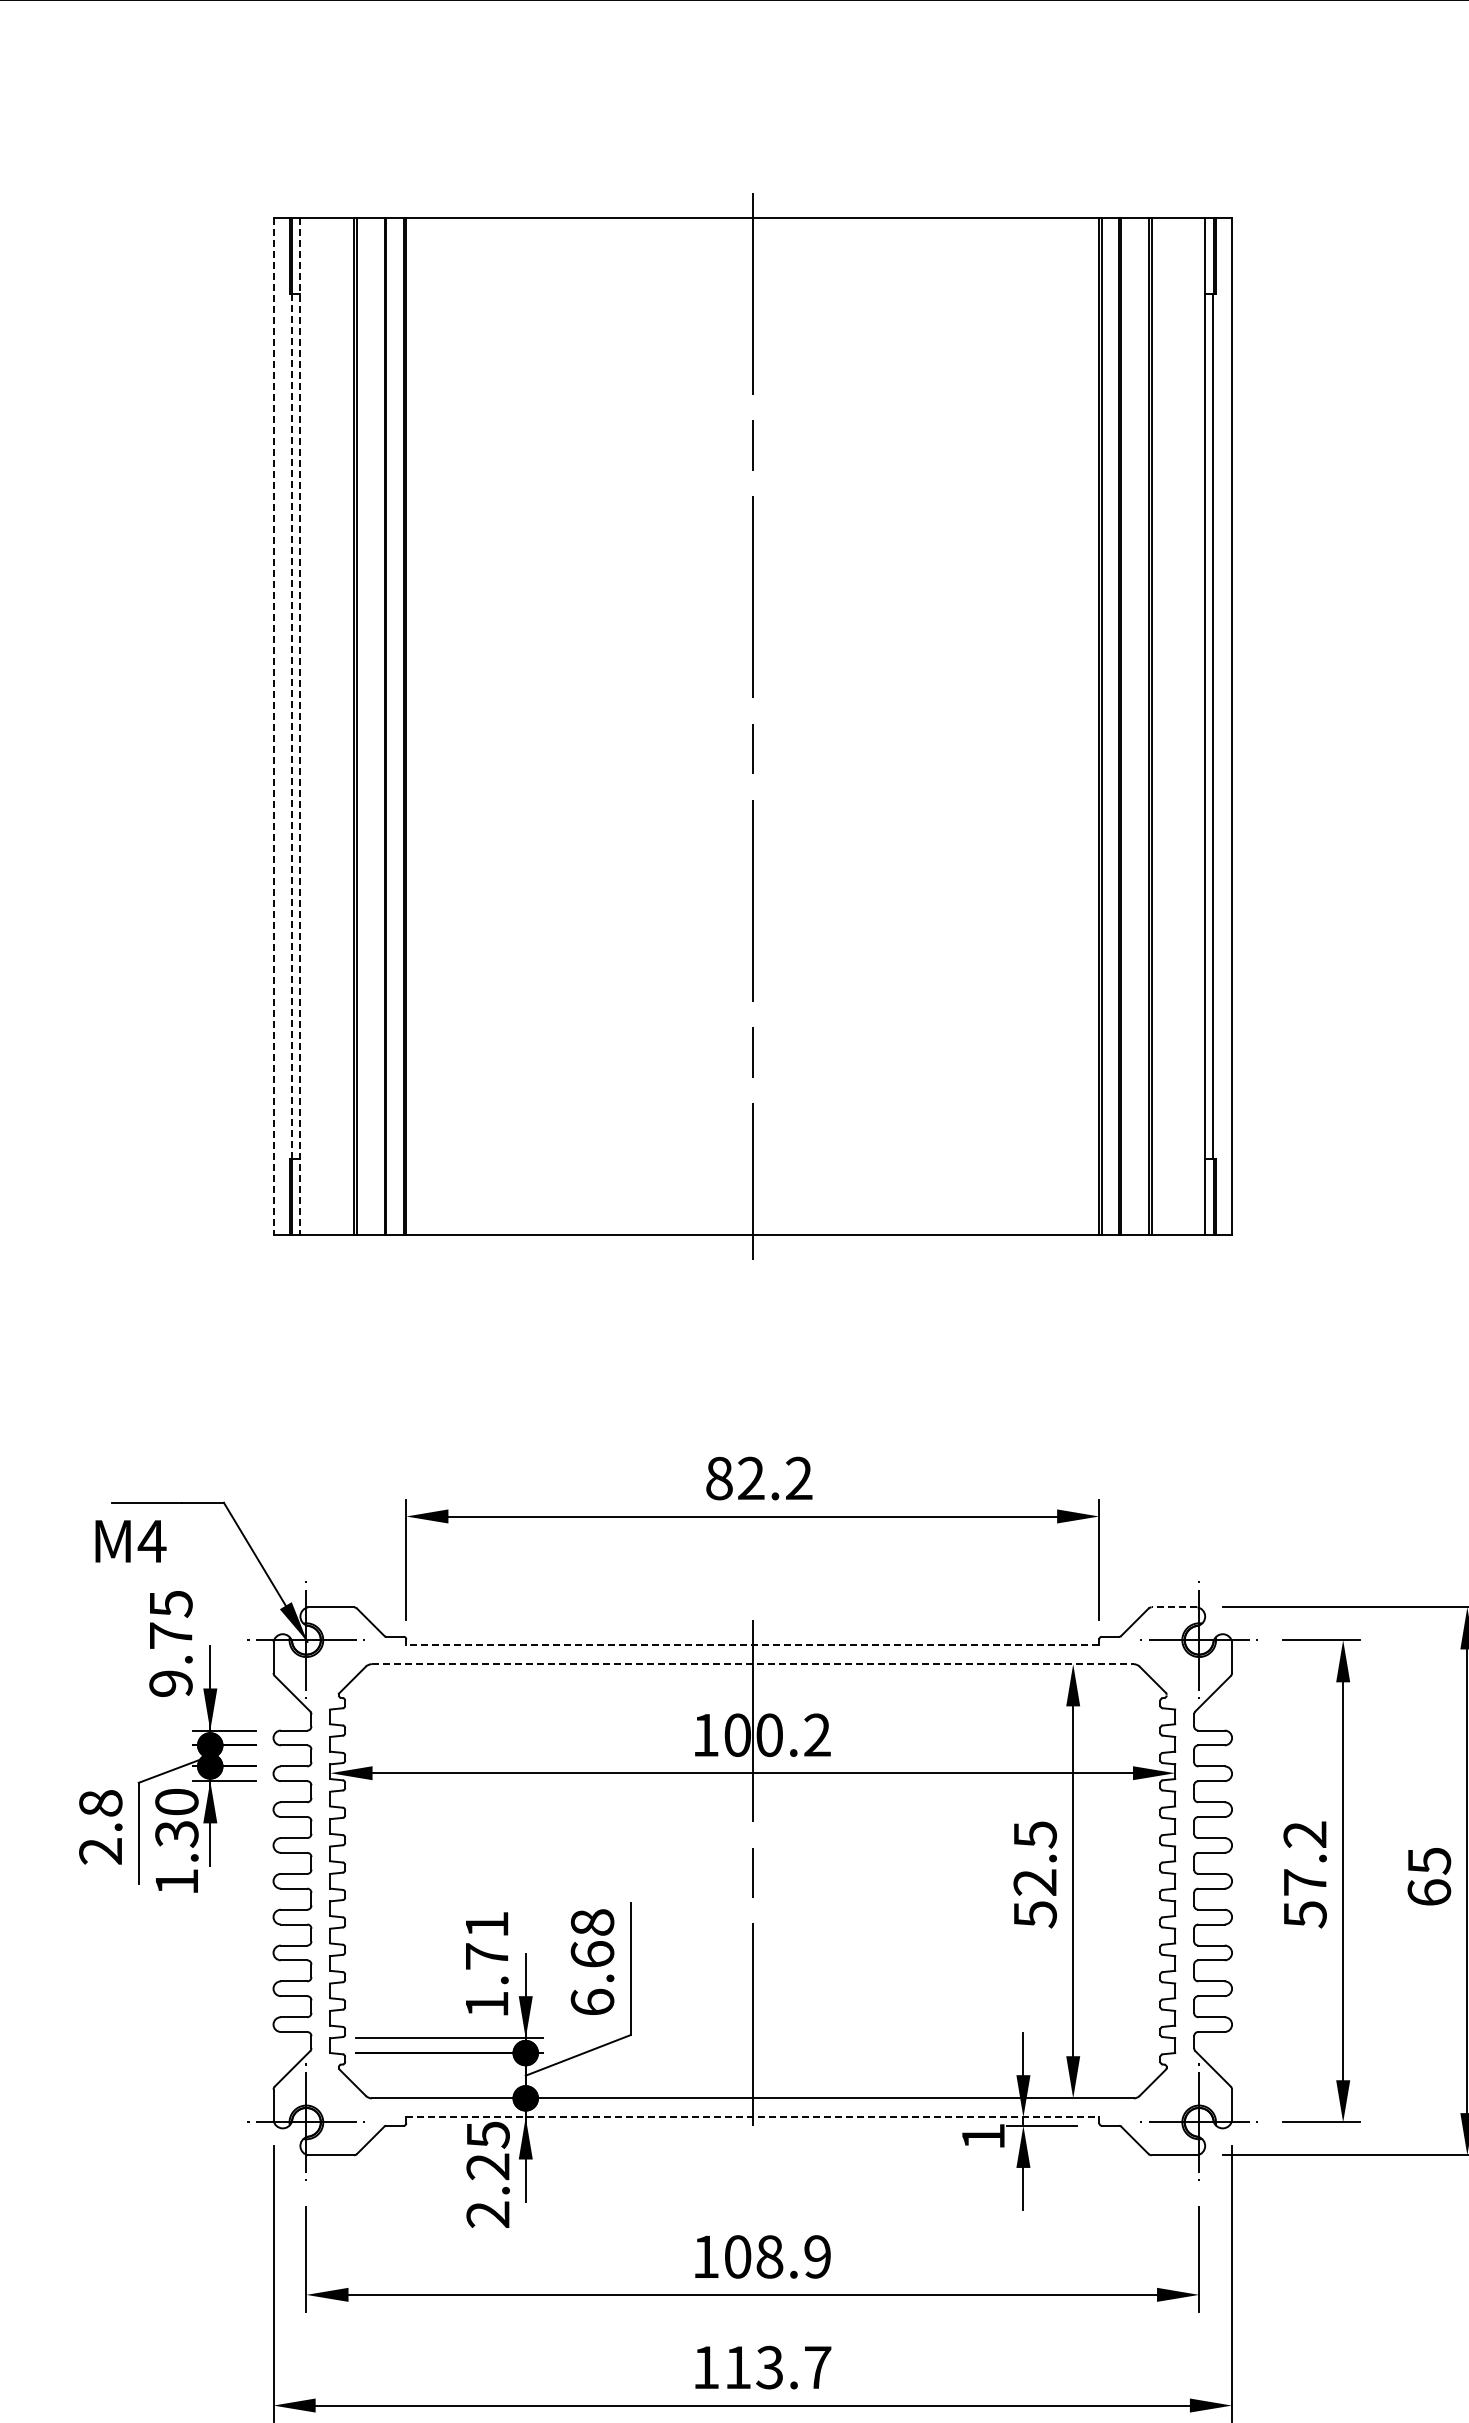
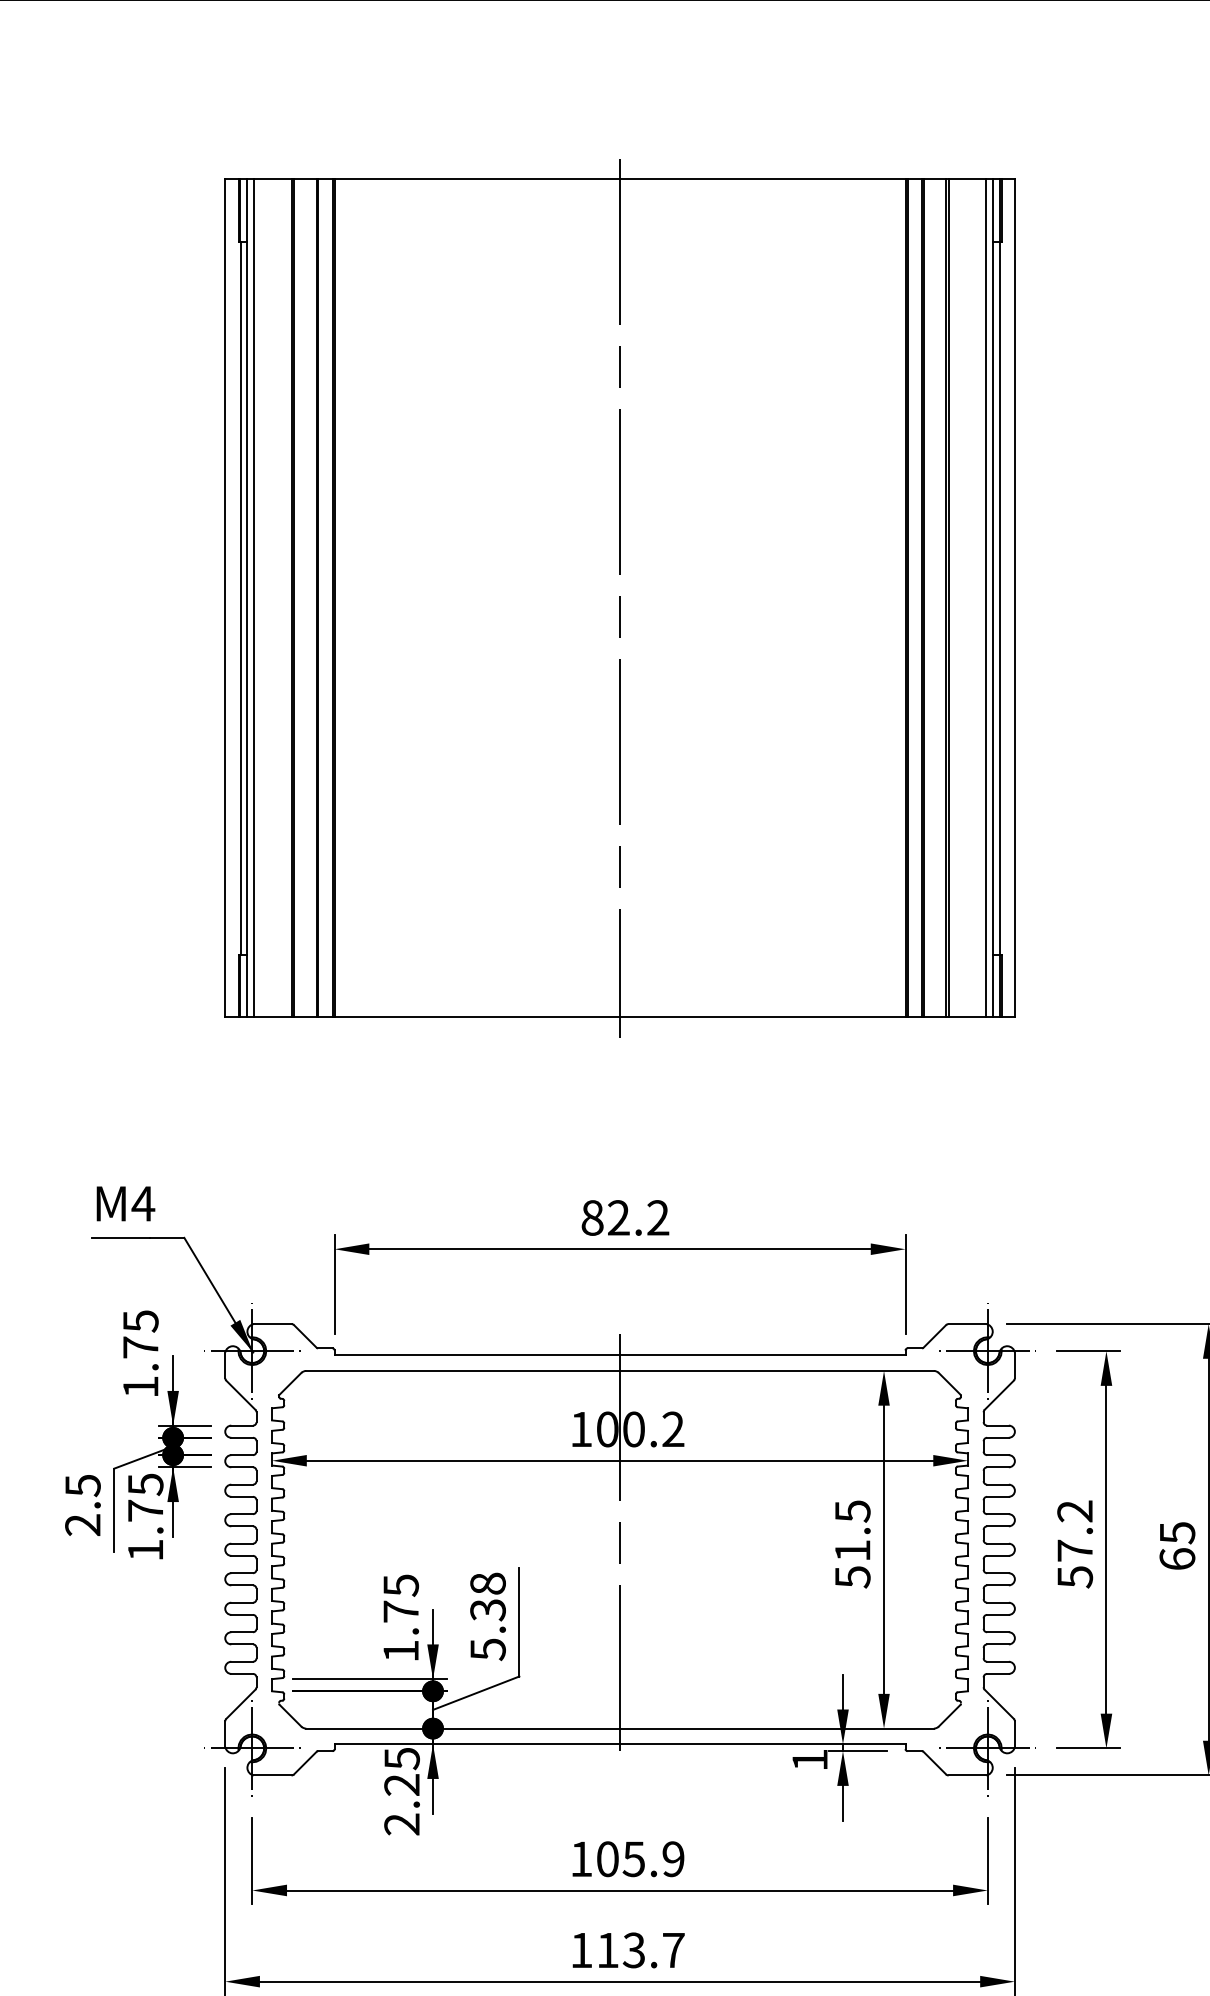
line: (308, 725) -> (254, 597), added
line: (1197, 725) -> (986, 597), added
line: (273, 726) -> (225, 598), dashed -> solid
line: (292, 726) -> (240, 598), dashed -> solid
line: (300, 726) -> (247, 598), dashed -> solid
text: (130, 1541) -> (125, 1203), moved
line: (1174, 1607) -> (967, 1324), dashed -> solid
line: (752, 1645) -> (619, 1355), dashed -> solid
line: (752, 1664) -> (619, 1371), dashed -> solid
text: (170, 1683) -> (140, 1386), 9.75 -> 1.75
text: (100, 1803) -> (82, 1485), 2.8 -> 2.5
text: (176, 1818) -> (145, 1498), 1.30 -> 1.75
text: (1034, 1882) -> (852, 1550), 52.5 -> 51.5
text: (487, 1924) -> (401, 1585), 1.71 -> 1.75
text: (592, 1978) -> (488, 1629), 6.68 -> 5.38
line: (753, 2117) -> (620, 1744), dashed -> solid
text: (769, 2256) -> (633, 1858), 108.9 -> 105.9

